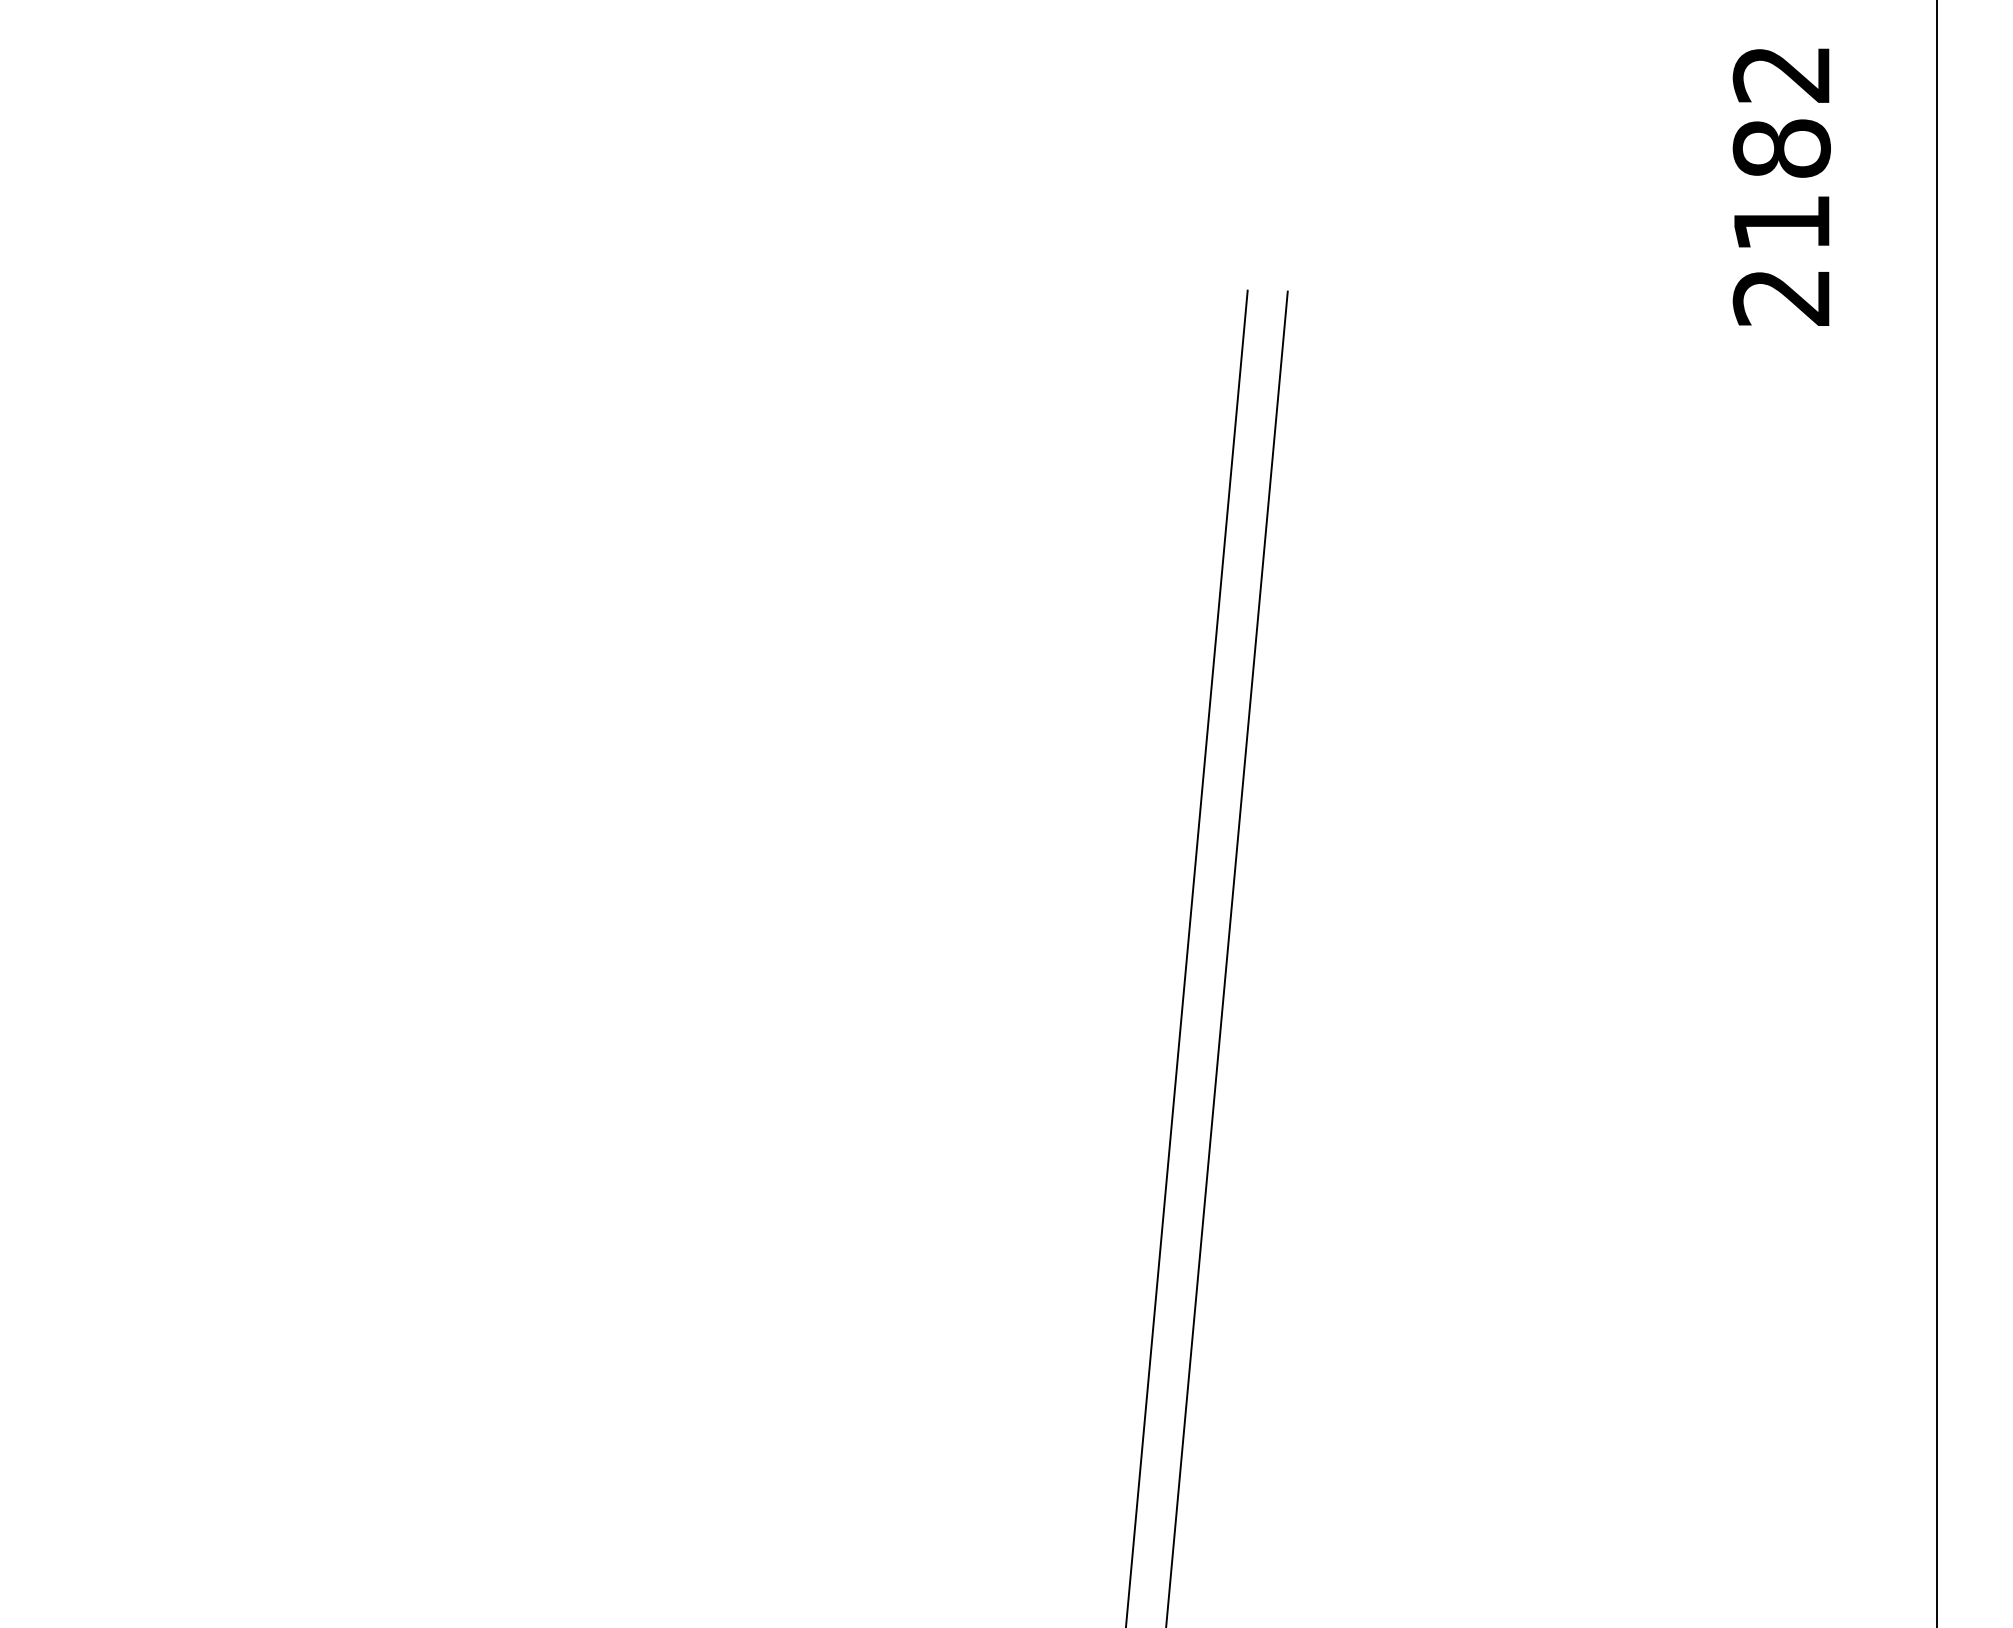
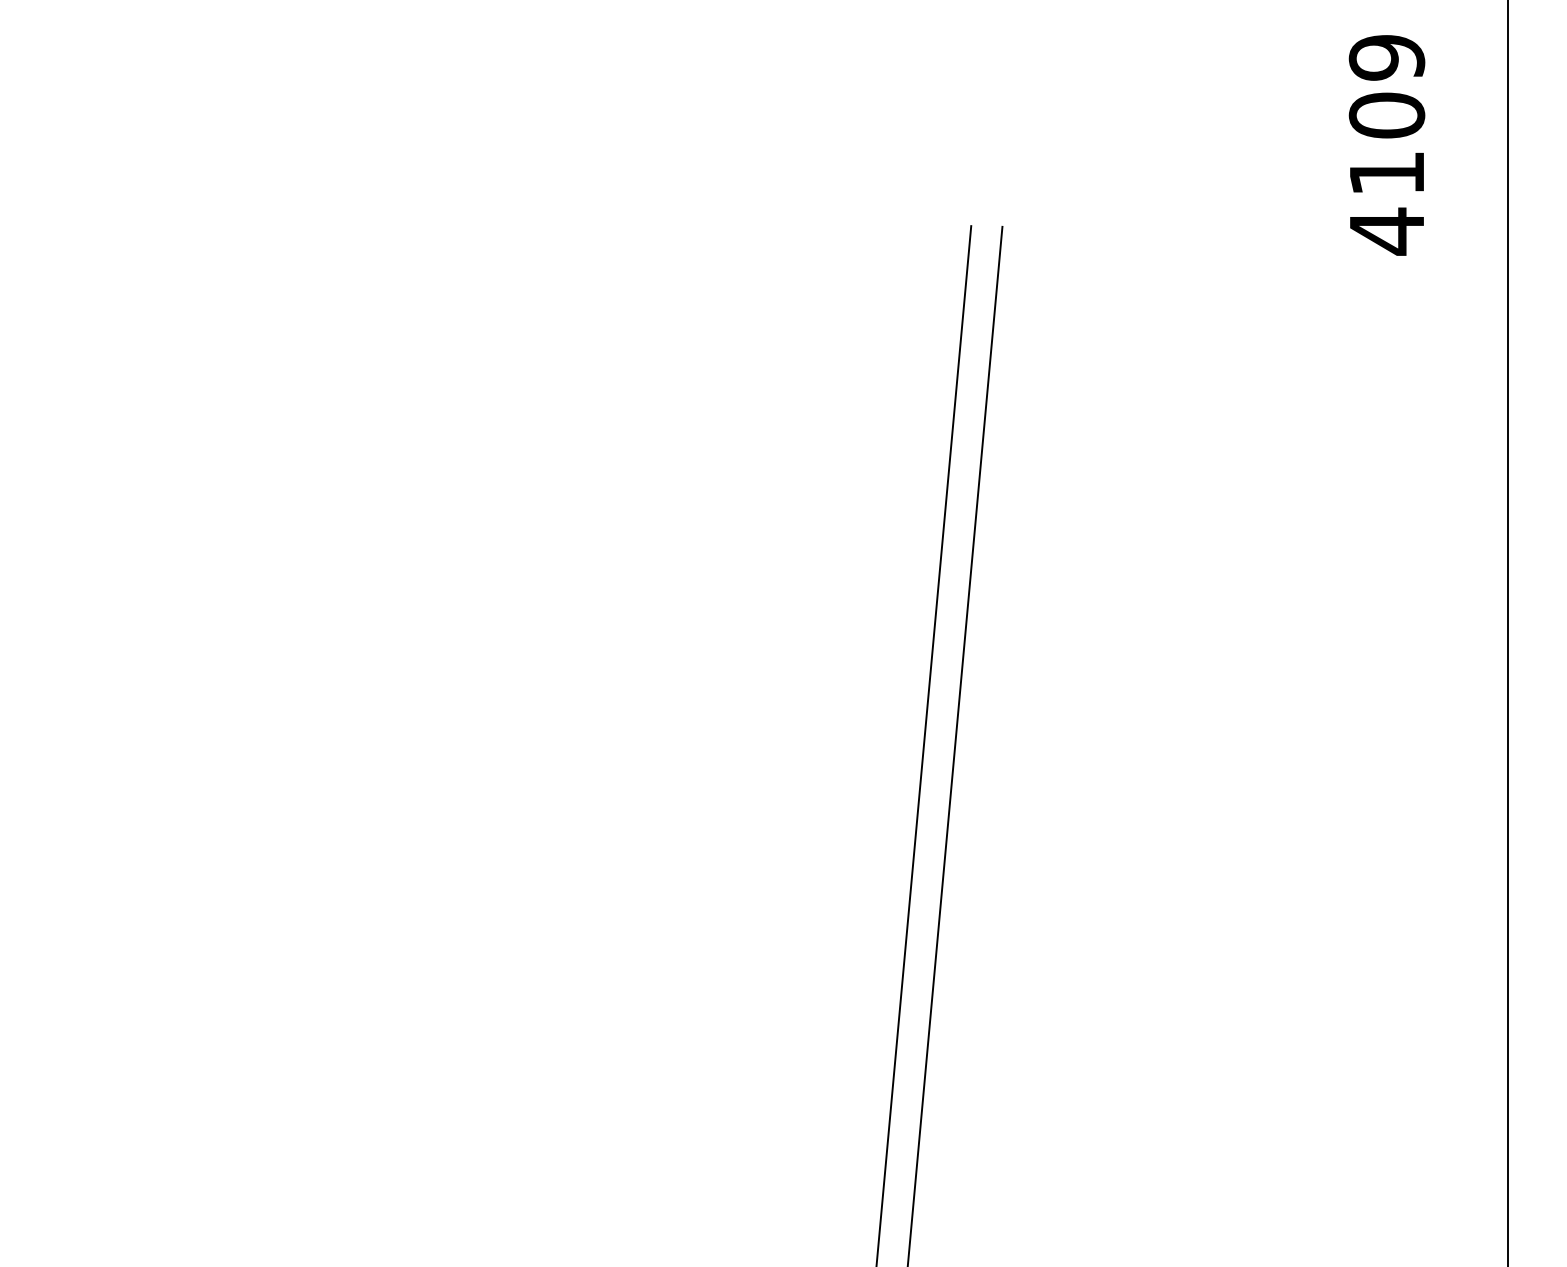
text: (1781, 186) -> (1386, 145), 2182 -> 4109

